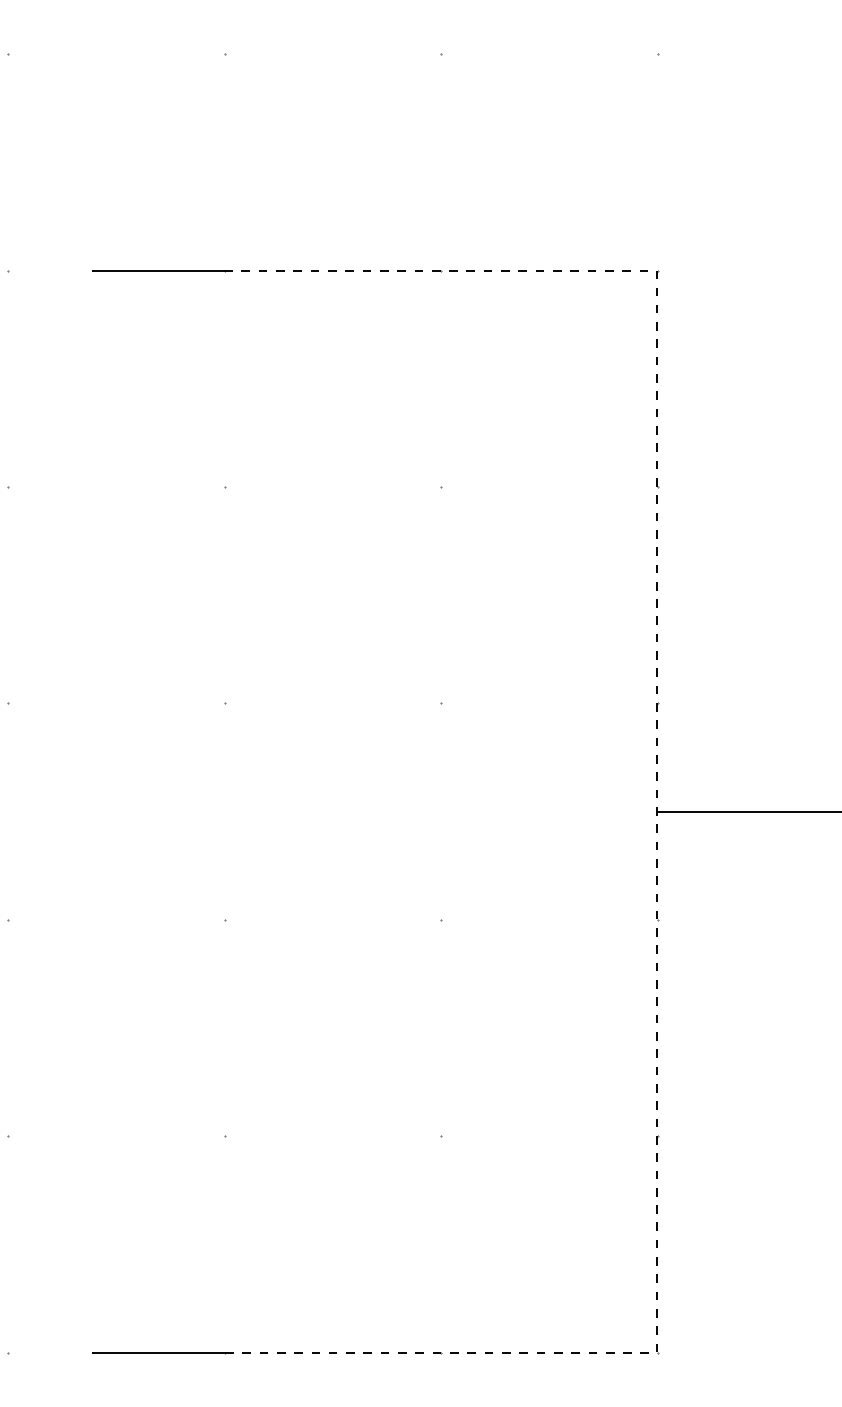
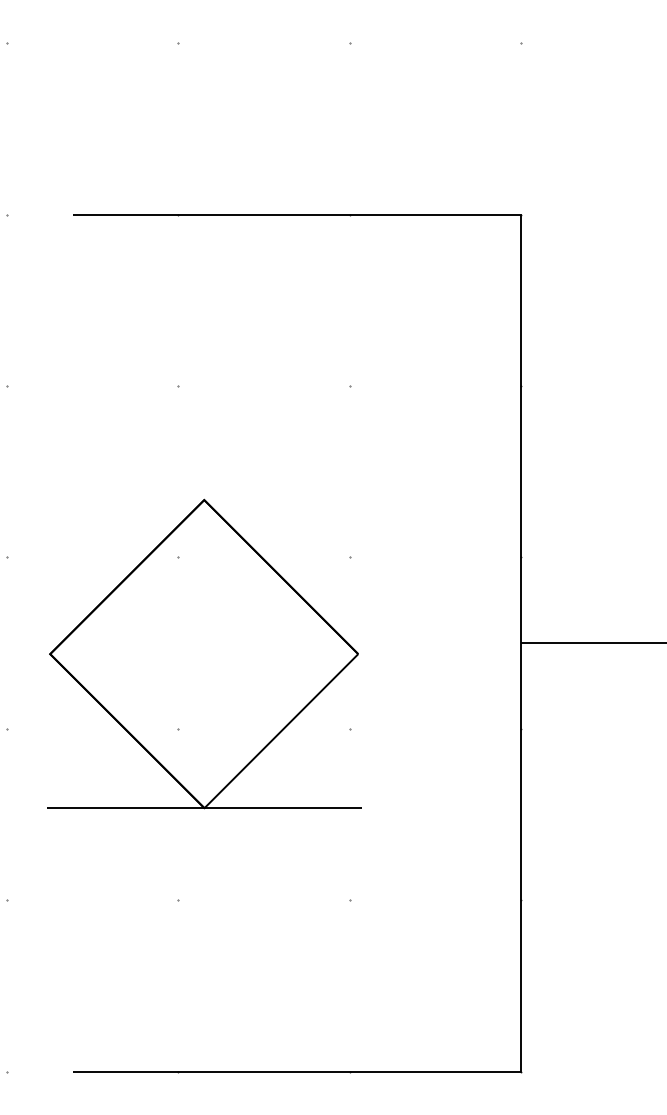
line: (657, 811) -> (520, 643), dashed -> solid
part: (258, 824) -> (204, 653), added

